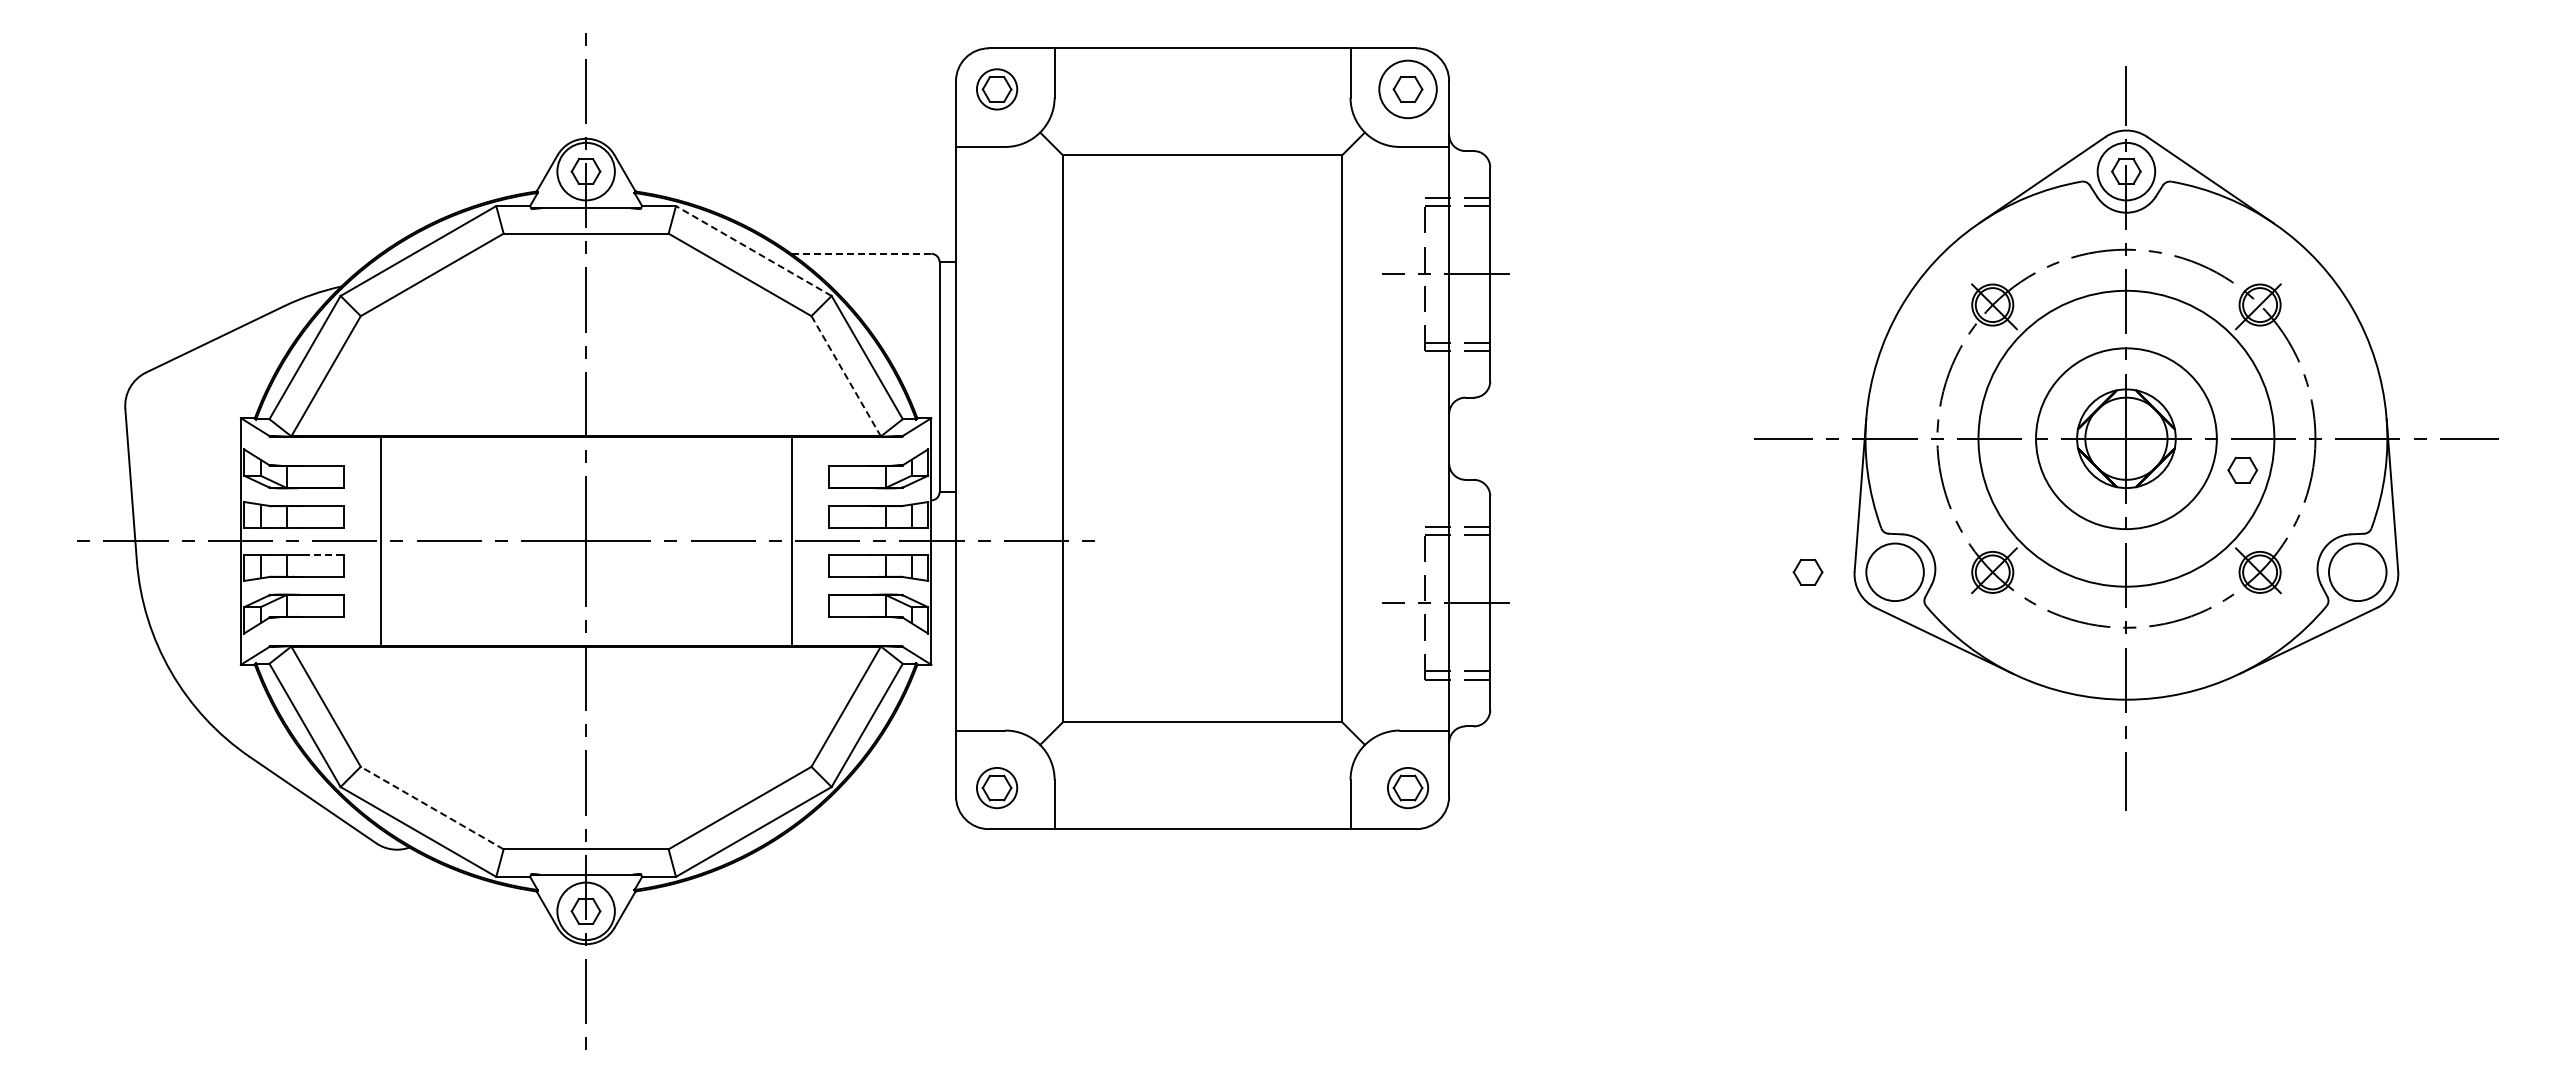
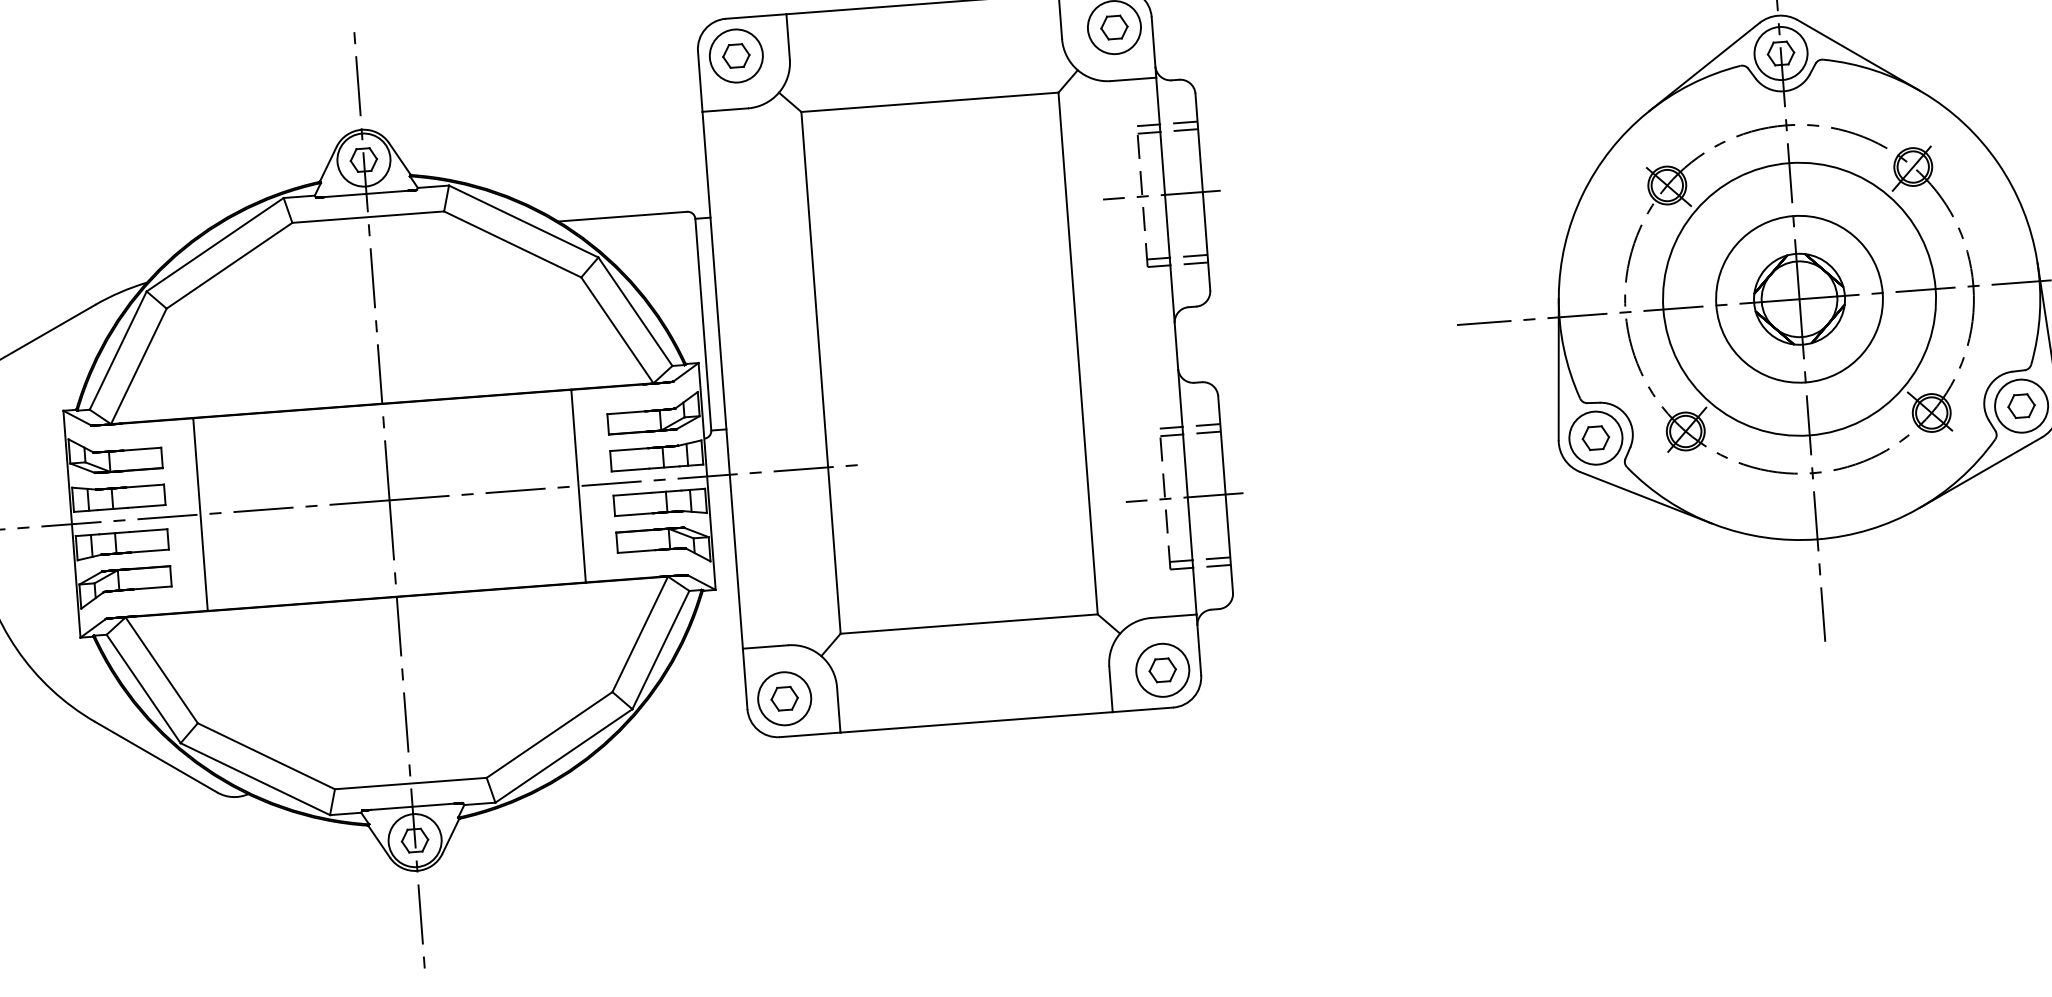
circle: (996, 89) -> (735, 56), size x1.43
line: (753, 251) -> (523, 221), dashed -> solid
line: (861, 253) -> (622, 216), dashed -> solid
line: (846, 376) -> (617, 330), dashed -> solid
part: (2242, 469) -> (2021, 405), moved
line: (323, 554) -> (148, 530), dashed -> solid
part: (1807, 571) -> (1595, 437), moved
circle: (996, 787) -> (784, 698), size x1.43
circle: (1407, 787) -> (1162, 669), size x1.43
line: (431, 807) -> (265, 755), dashed -> solid

